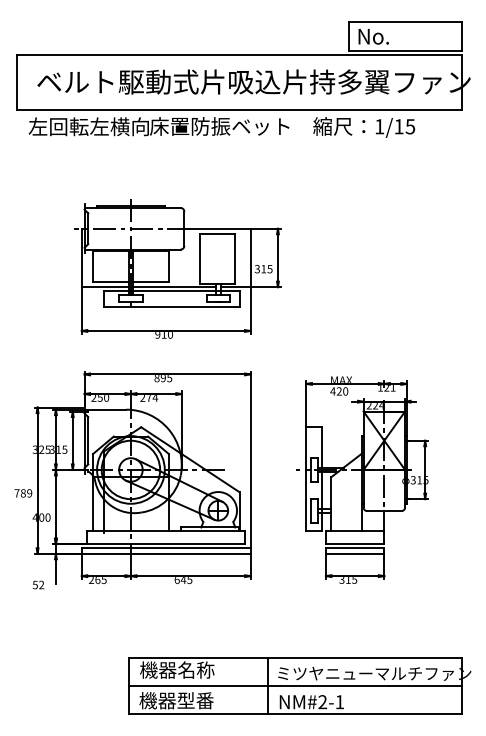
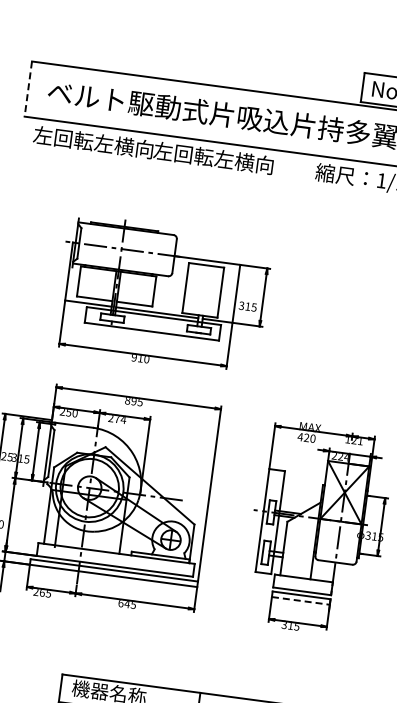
line: (17, 82) -> (28, 89), solid -> dashed
text: (219, 126) -> (222, 159), 床置防振ベット -> 左回転左横向
line: (355, 553) -> (301, 600), solid -> dashed

